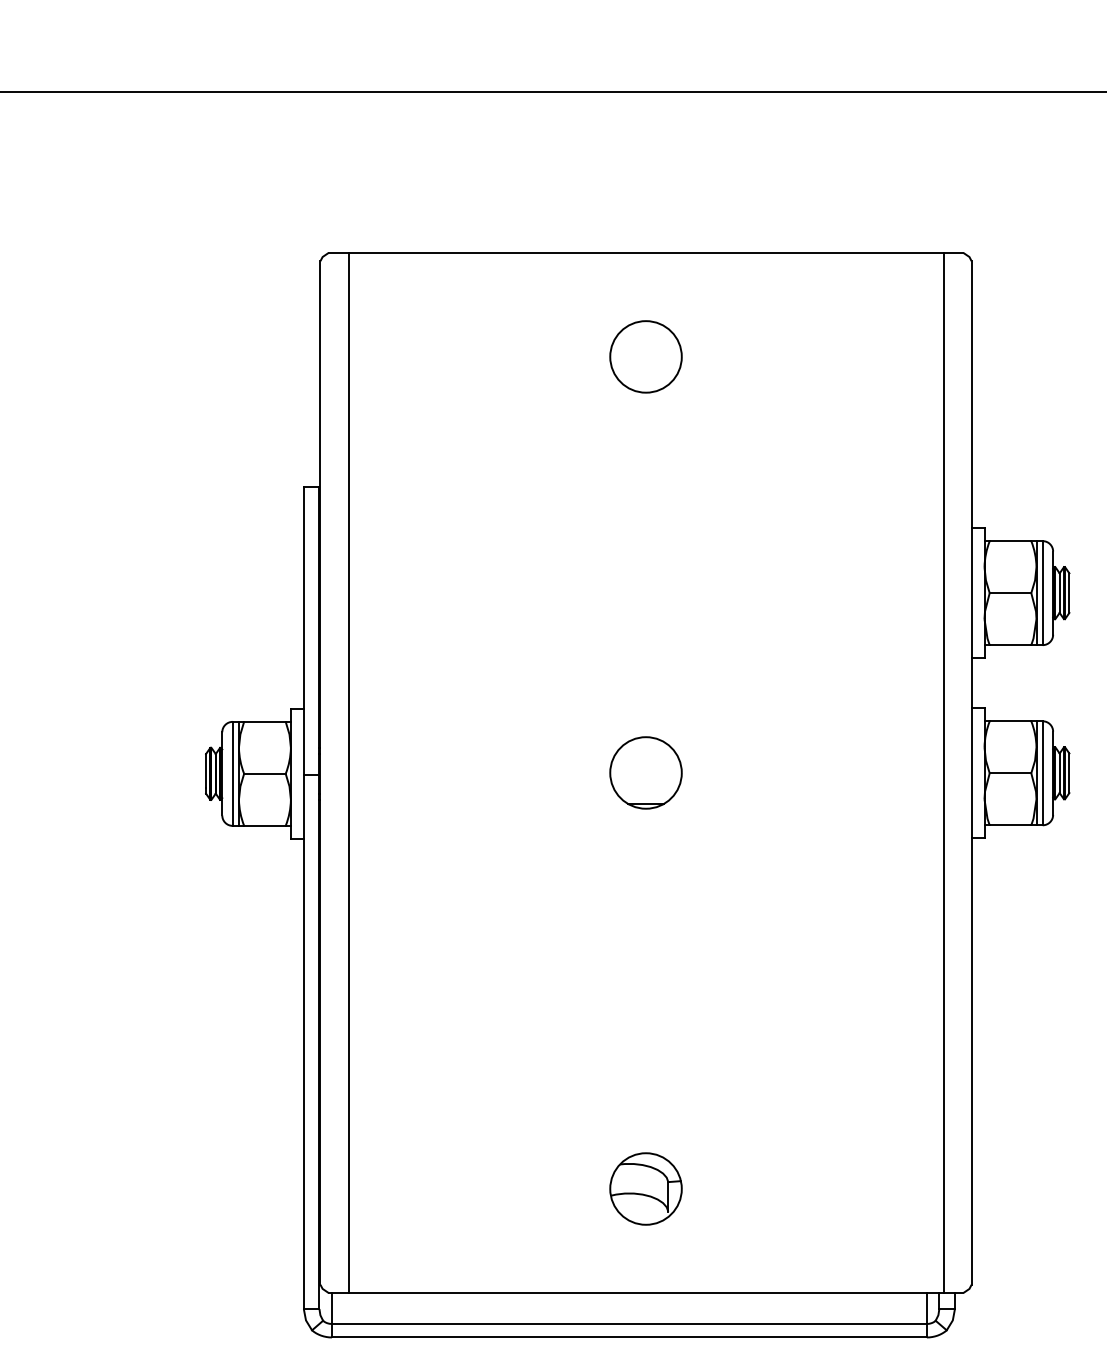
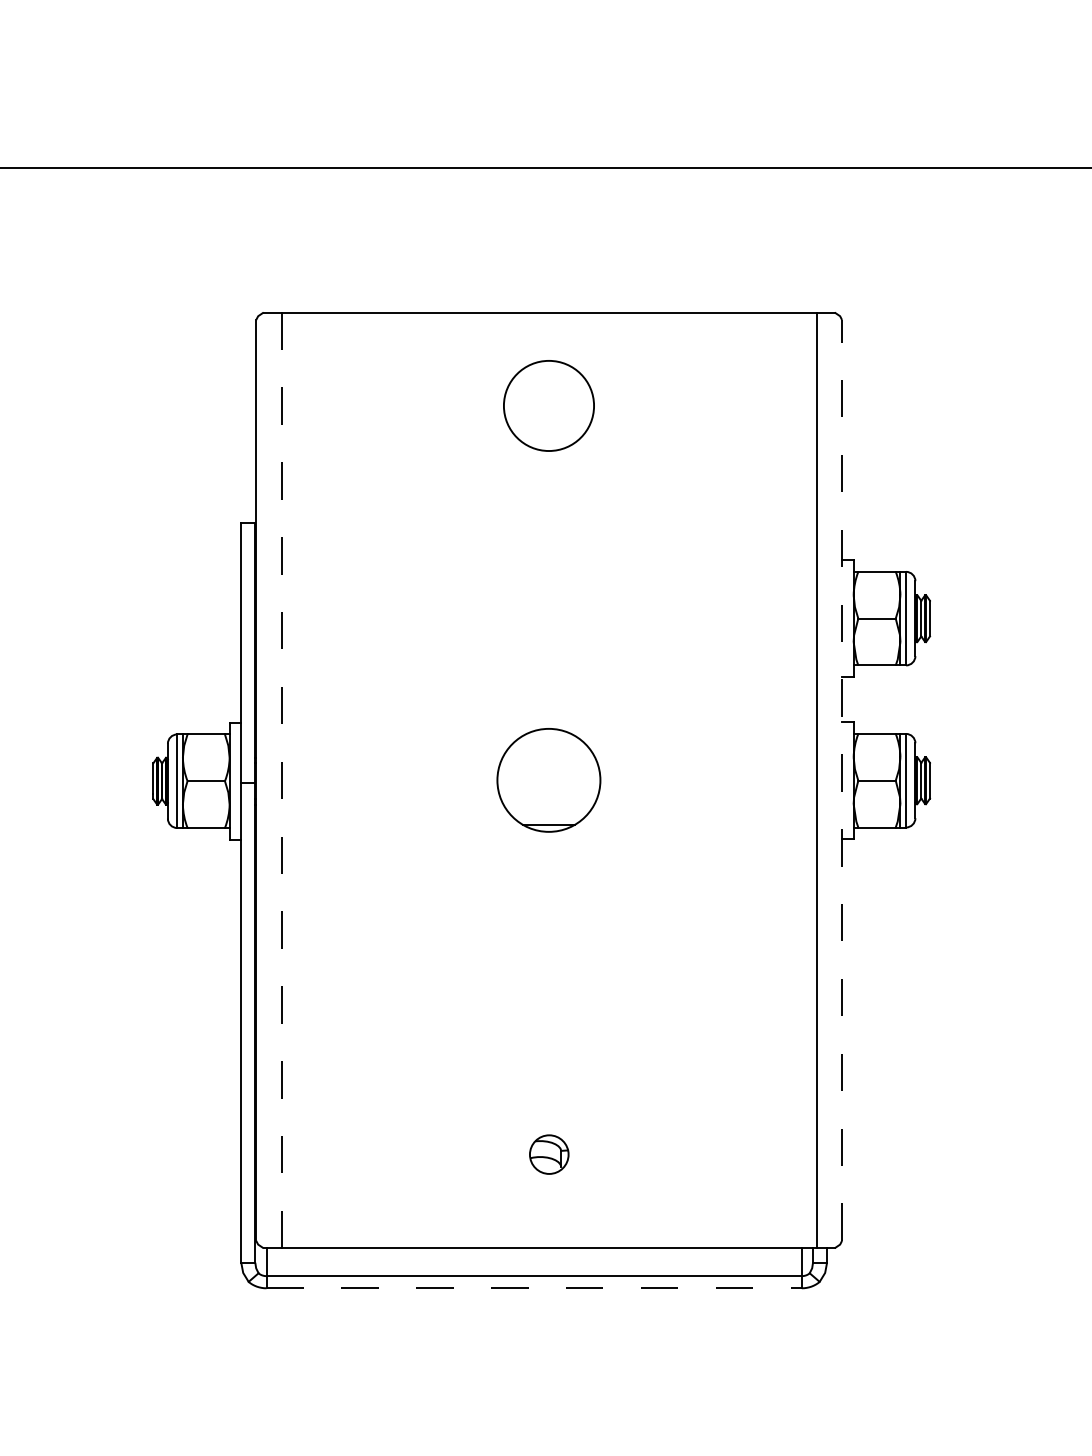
circle: (646, 357) -> (549, 406), size x1.4
line: (972, 771) -> (842, 779), solid -> dashed
line: (348, 773) -> (281, 780), solid -> dashed
part: (646, 773) -> (549, 780), size x1.6
part: (646, 1188) -> (549, 1154), size x0.6
line: (629, 1337) -> (534, 1288), solid -> dashed

